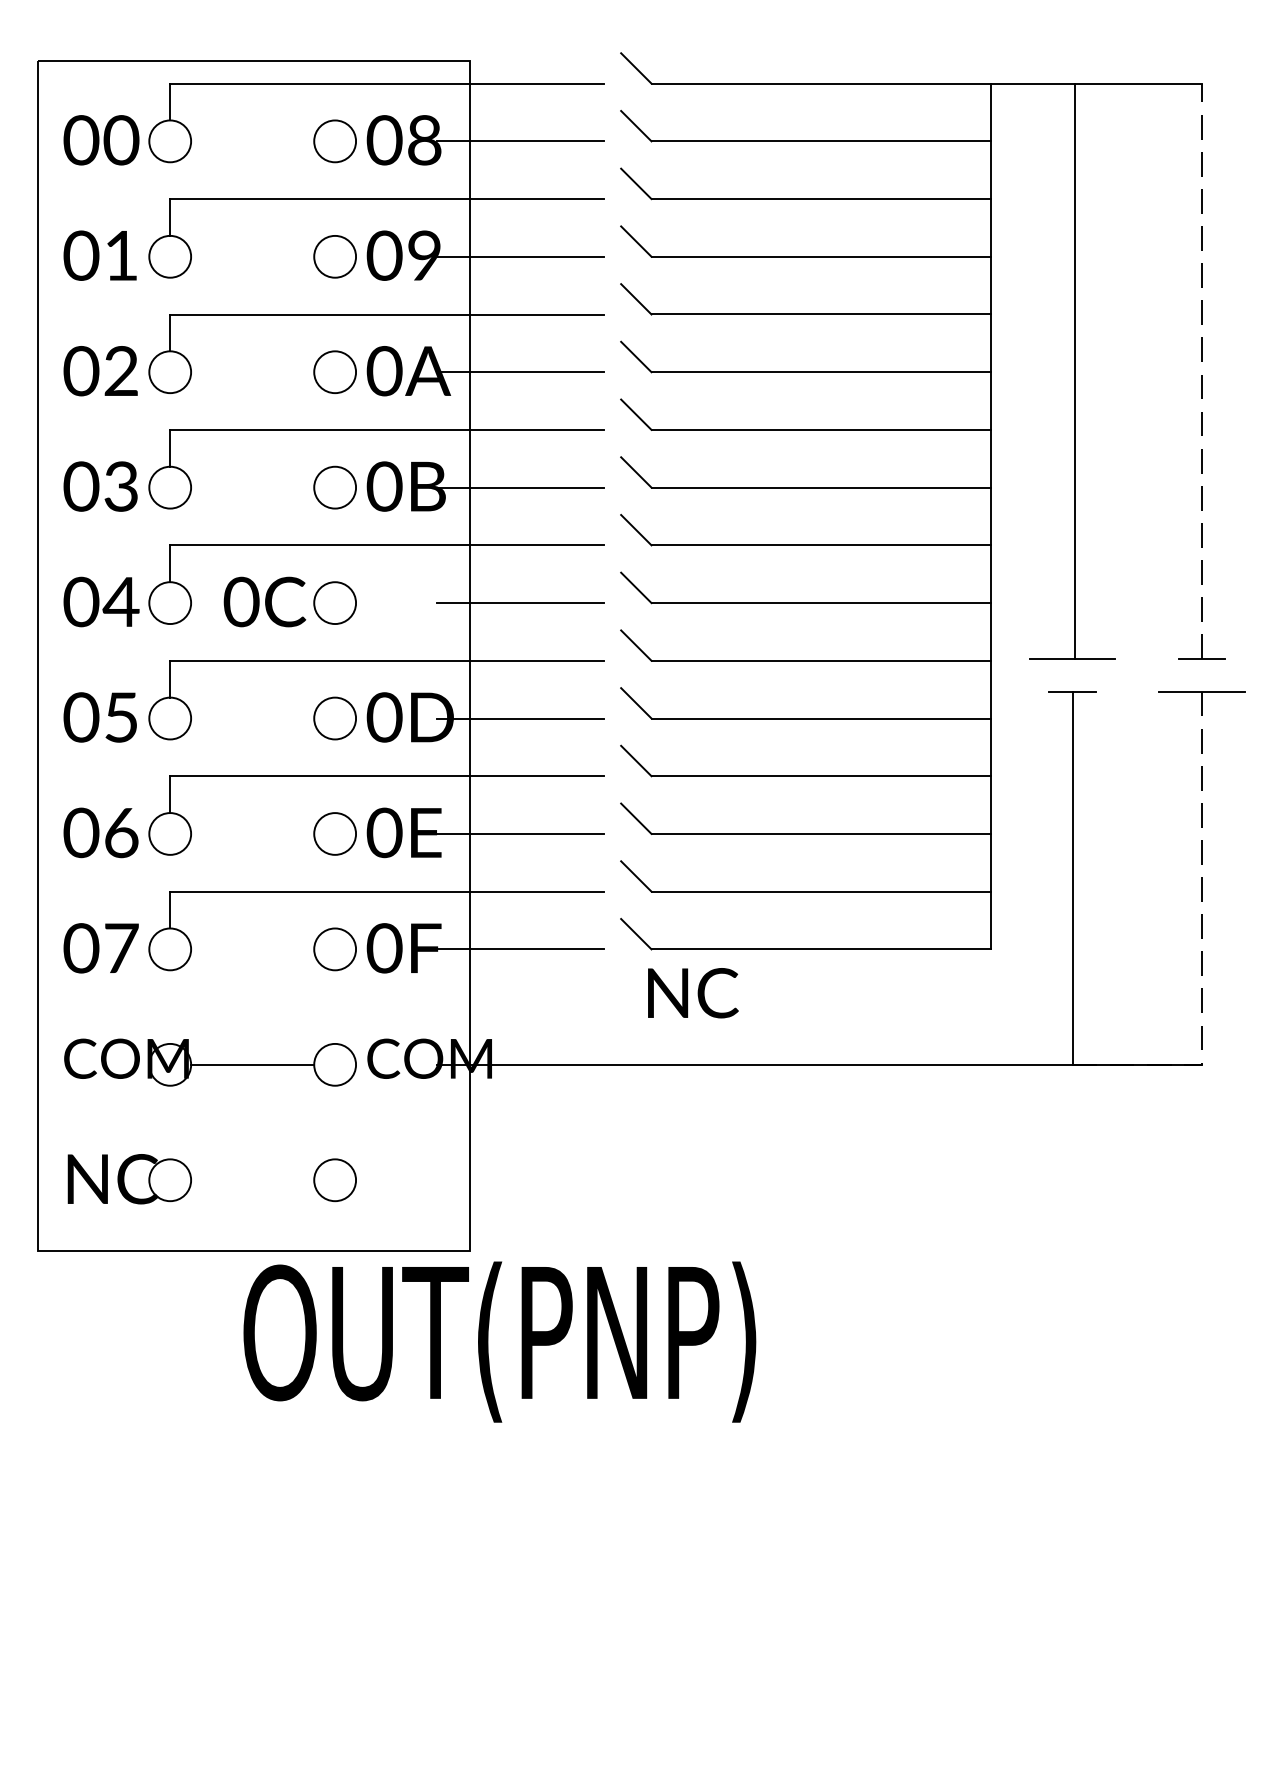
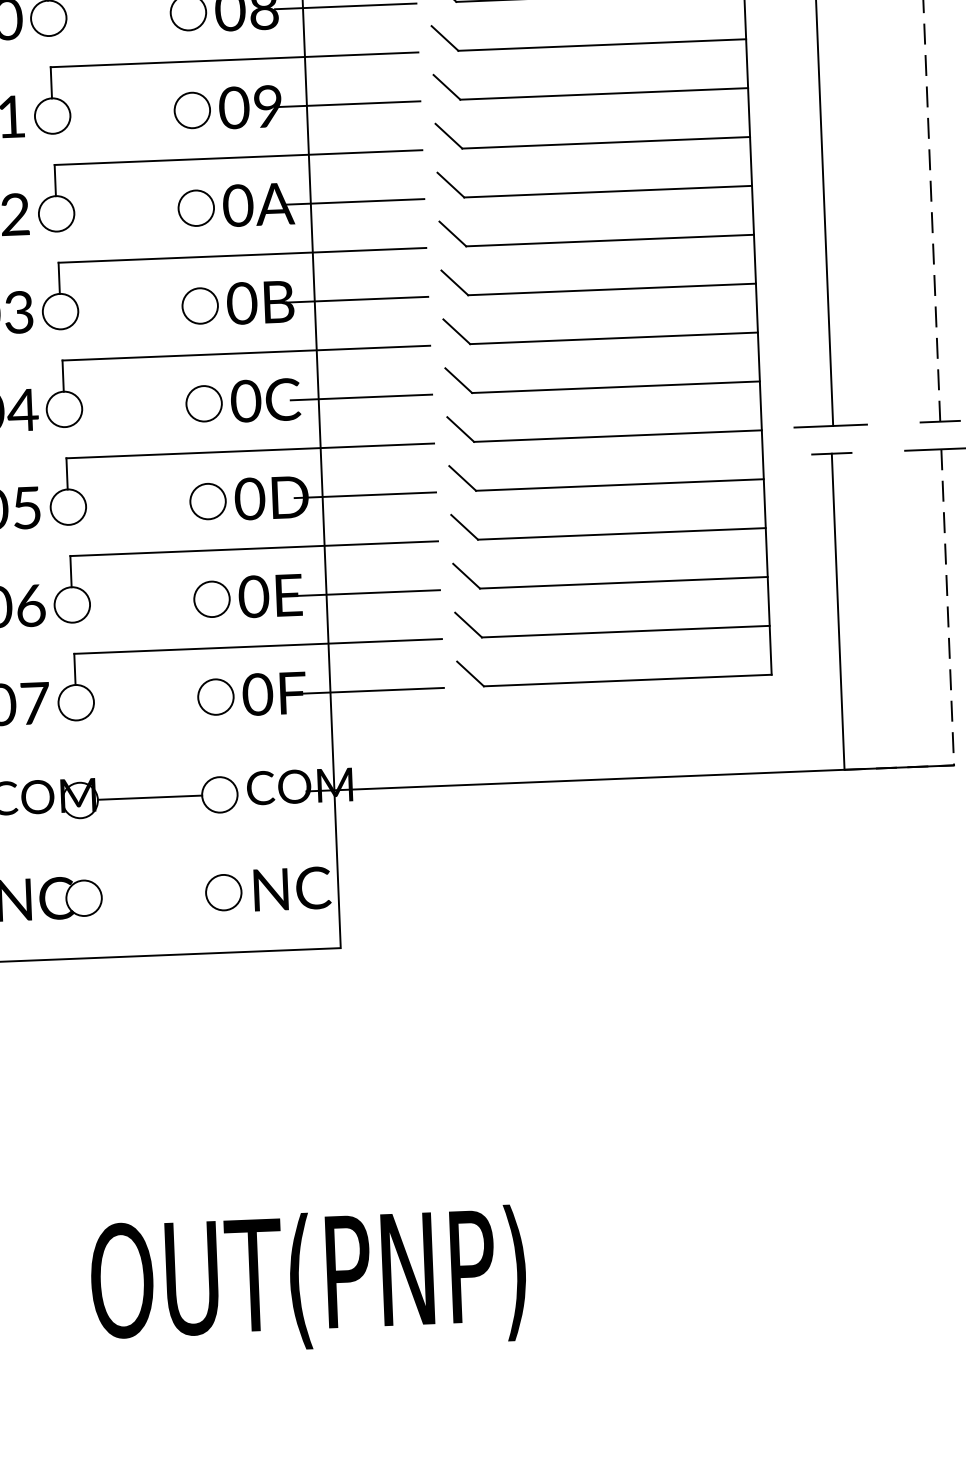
text: (264, 601) -> (265, 399), moved
text: (693, 993) -> (292, 889), moved
text: (499, 1341) -> (308, 1280), moved

